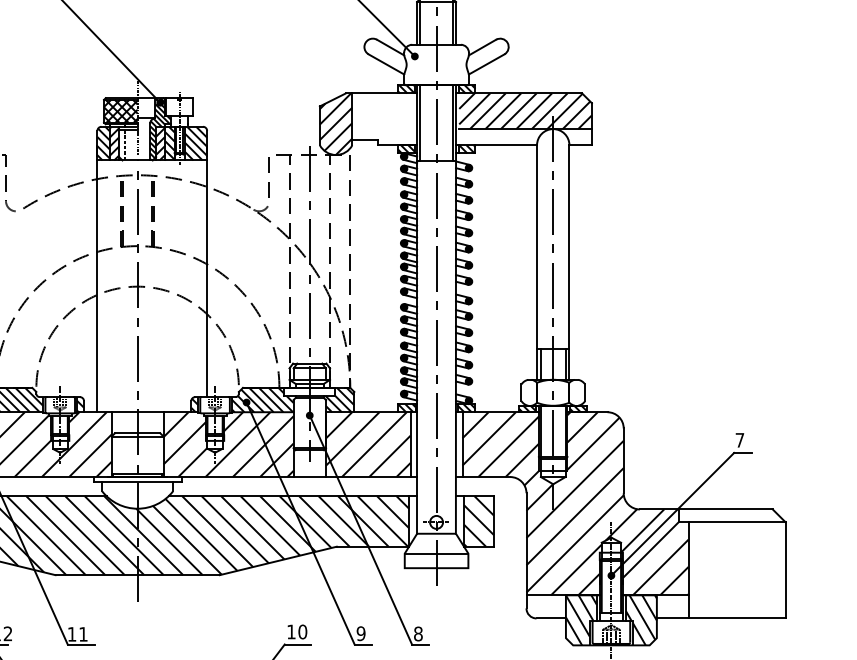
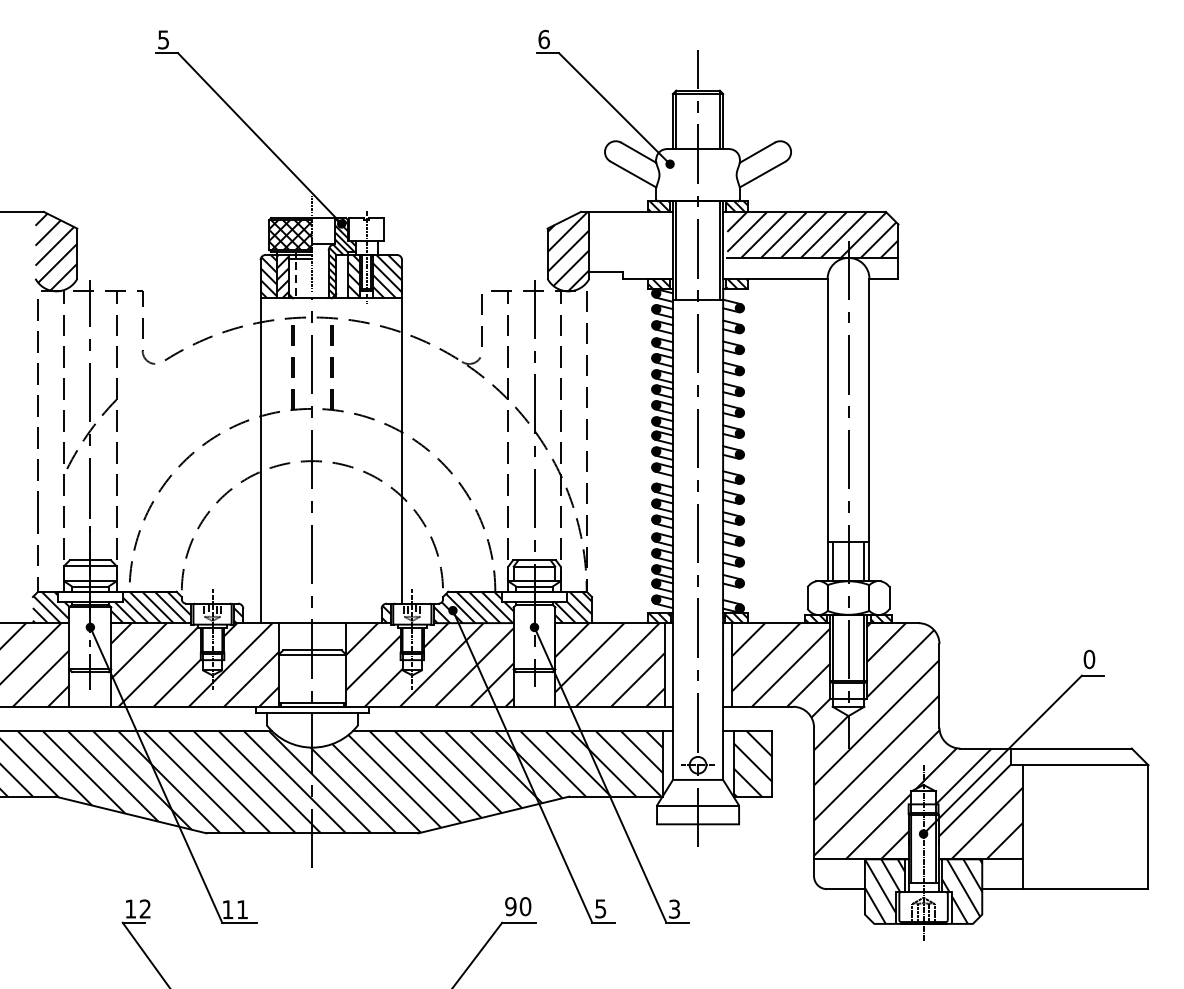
hatch: (160, 143) -> (342, 276), removed
text: (740, 440) -> (1089, 659), 7 -> 0
text: (291, 631) -> (510, 906), 10 -> 90
text: (360, 633) -> (600, 908), 9 -> 5
text: (418, 633) -> (674, 908), 8 -> 3

